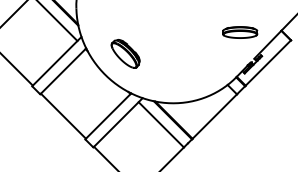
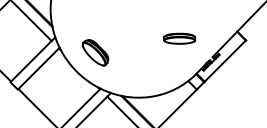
part: (240, 32) -> (179, 38), moved

